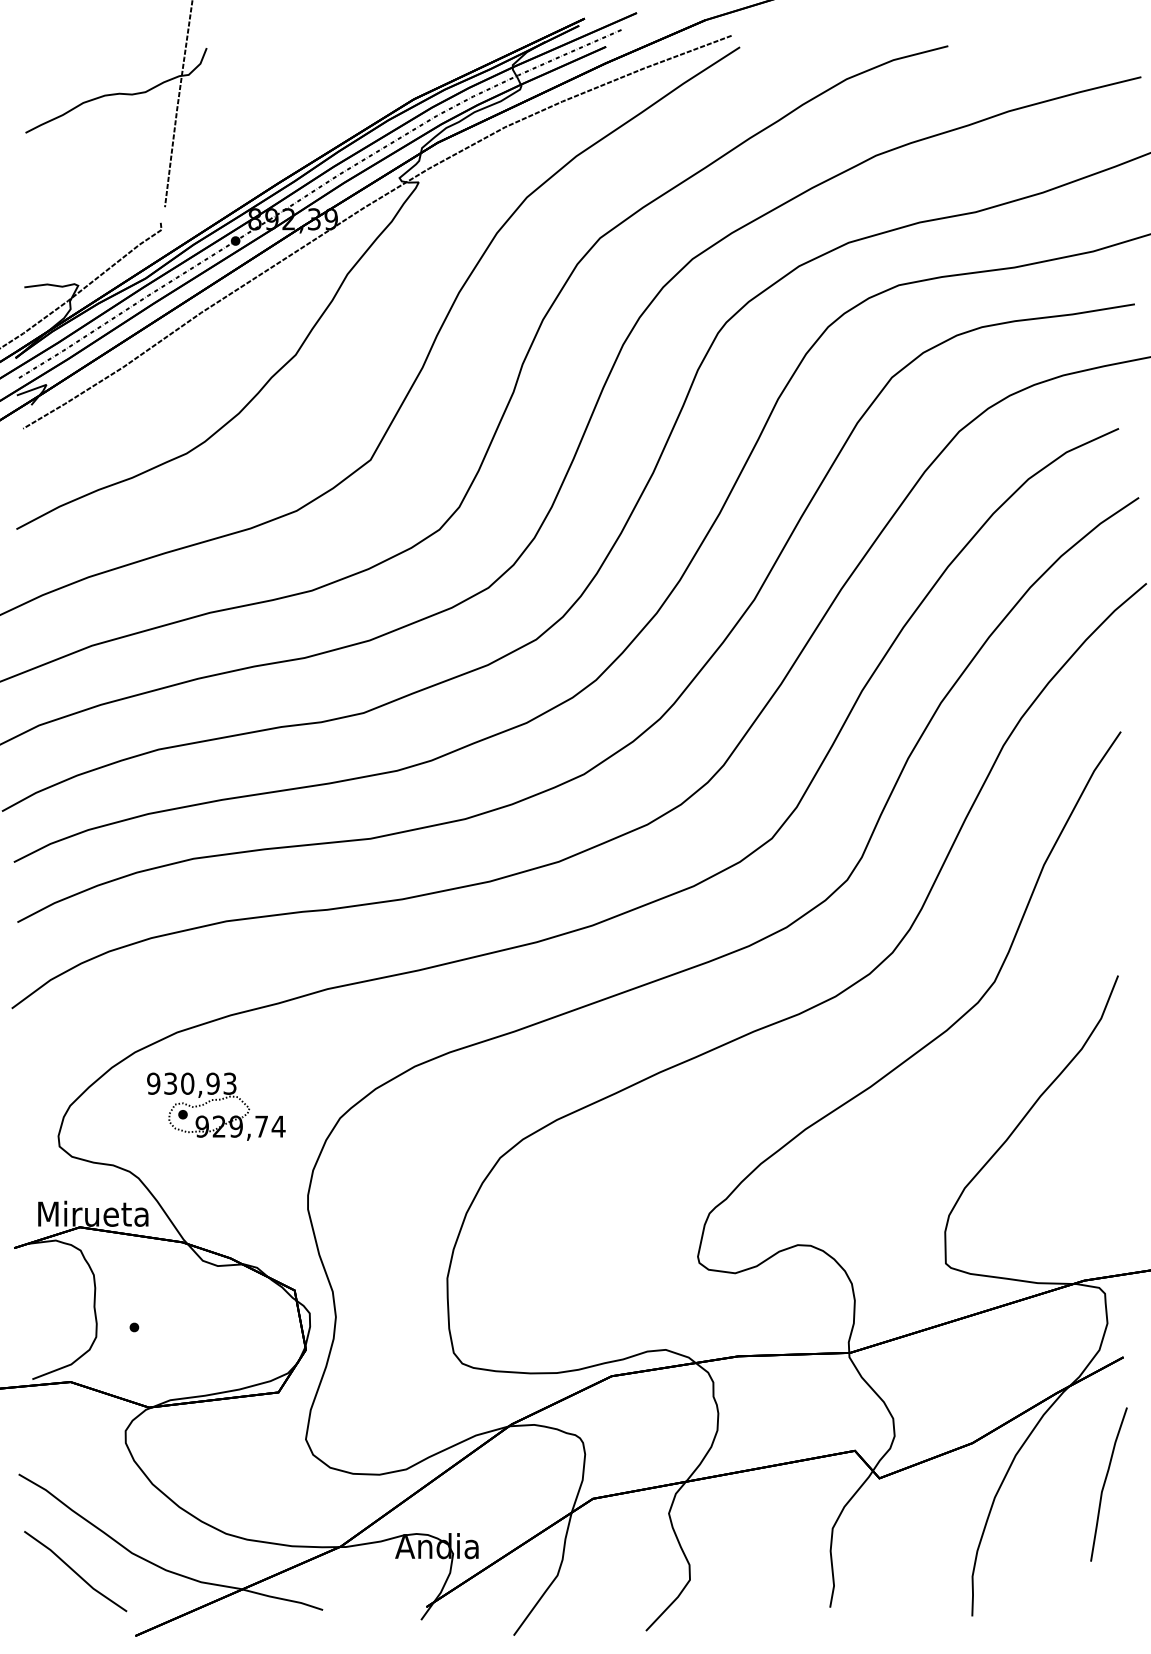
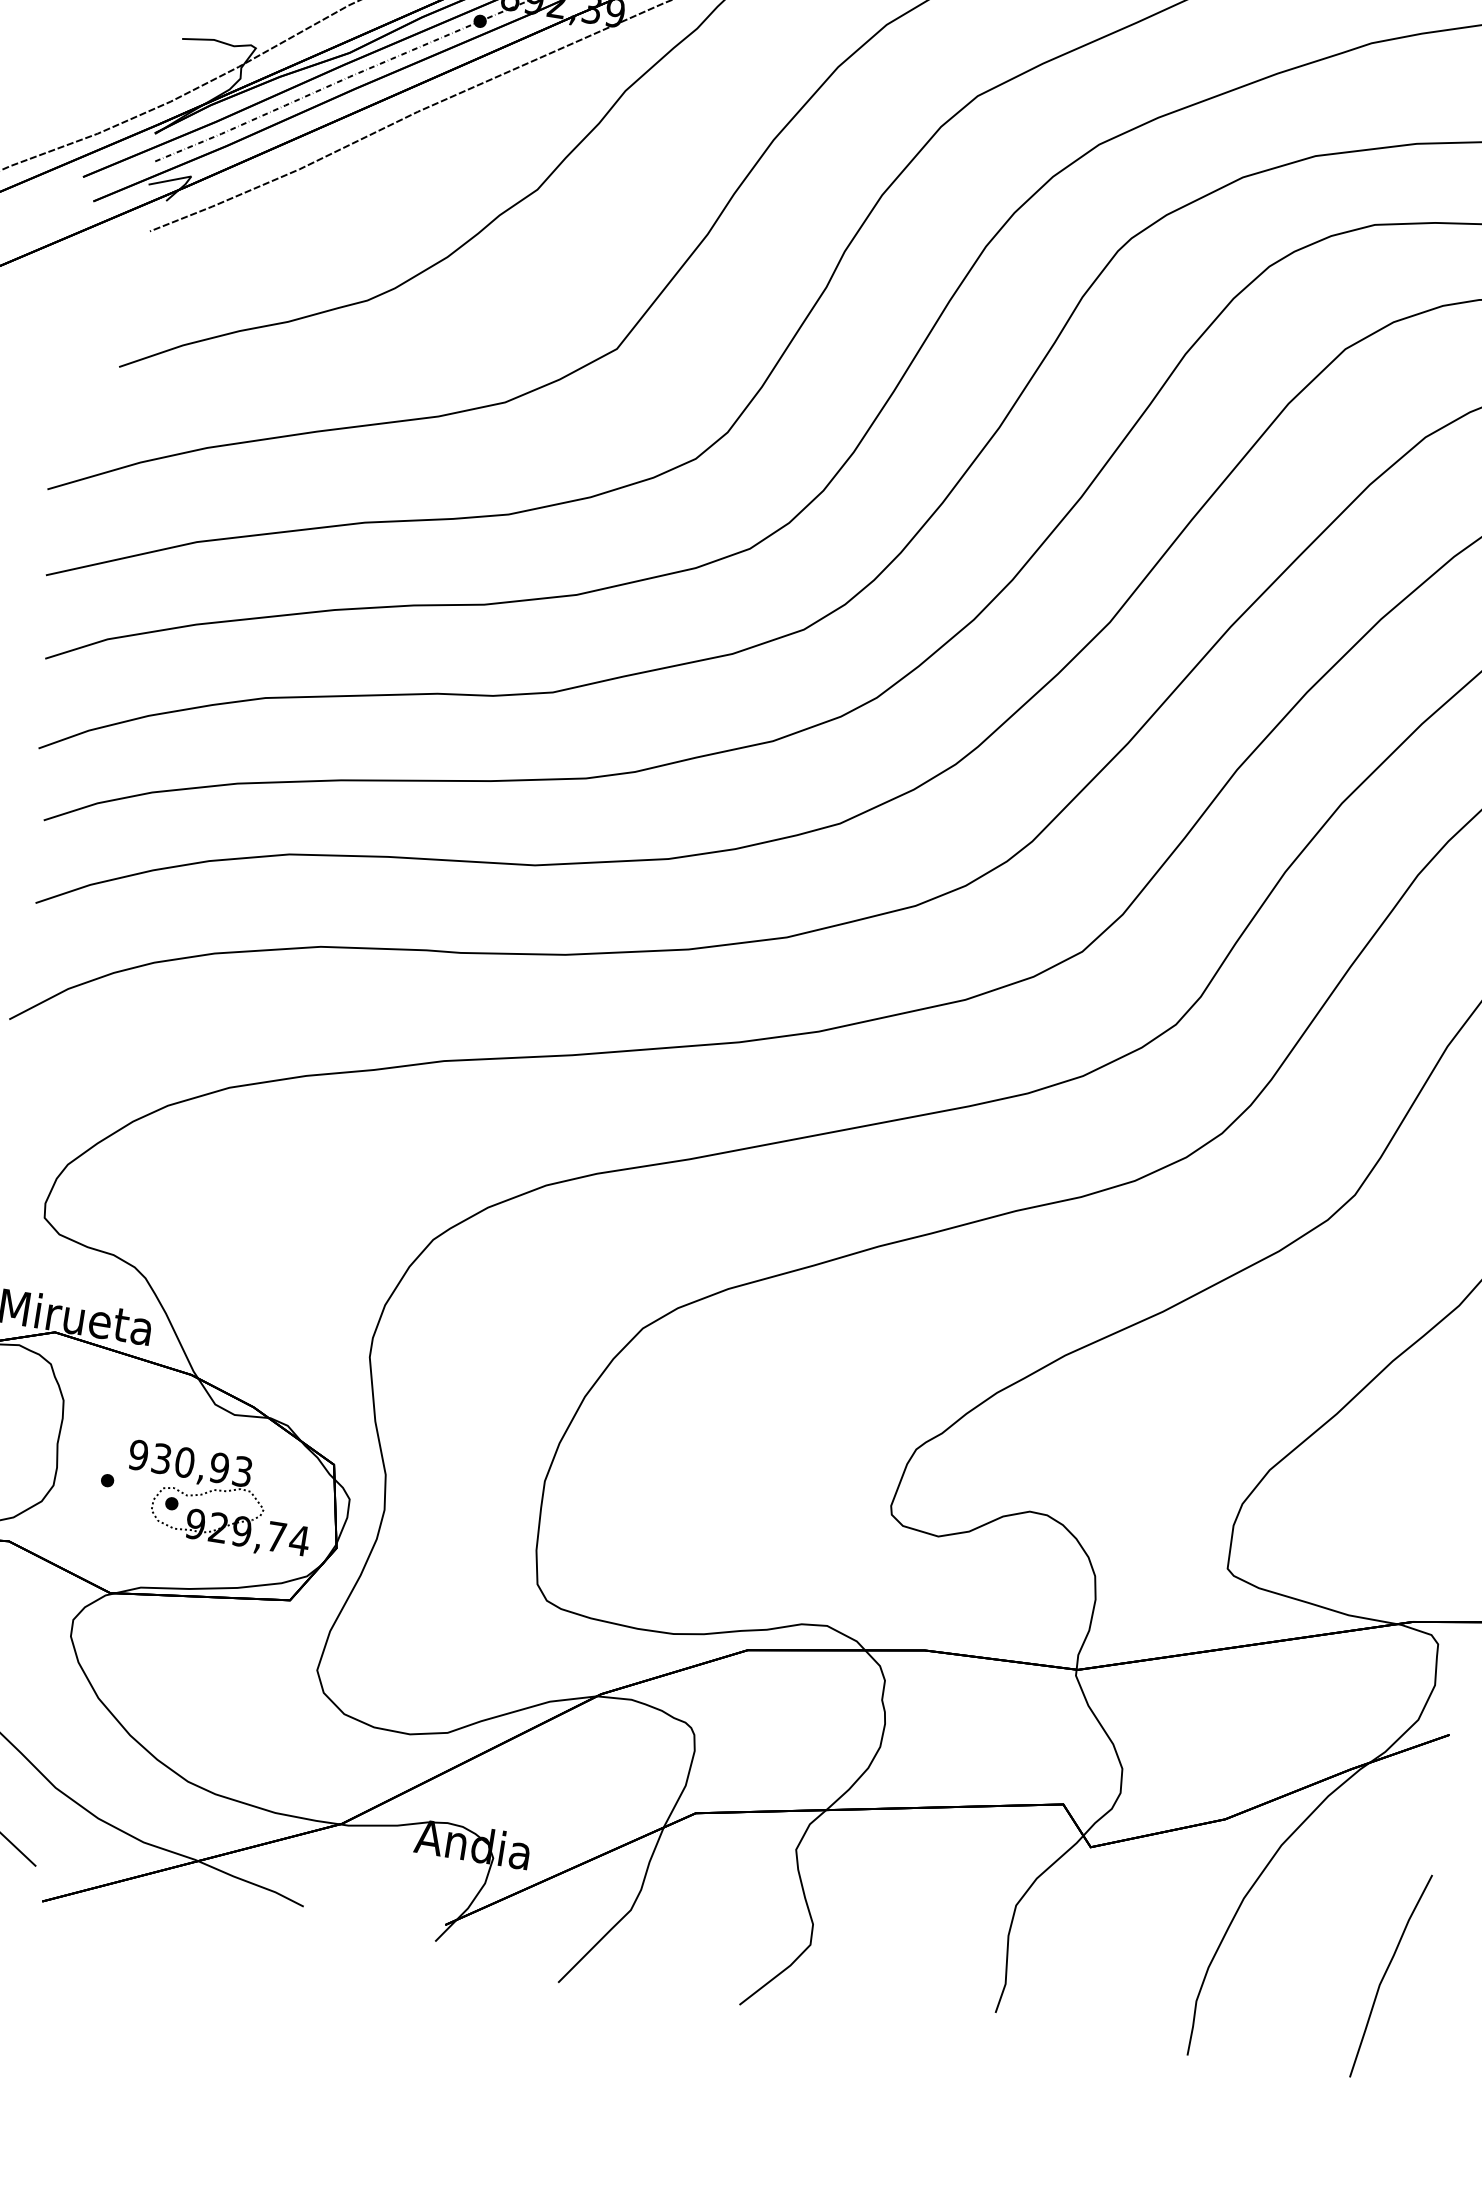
part: (216, 1106) -> (219, 1499), moved
curve: (1105, 1484) -> (1386, 1975), moved

